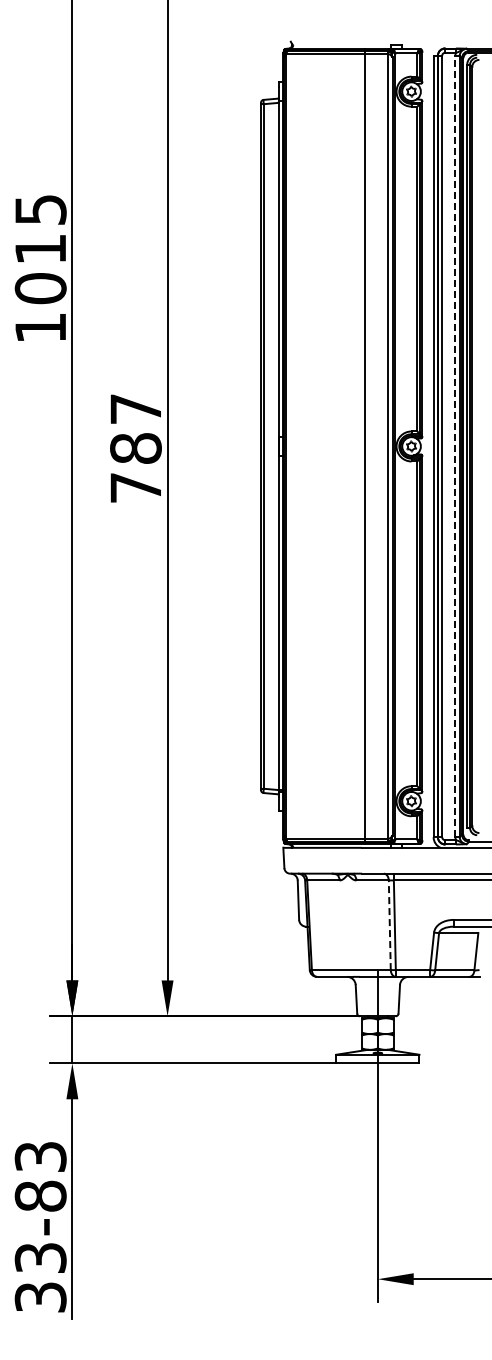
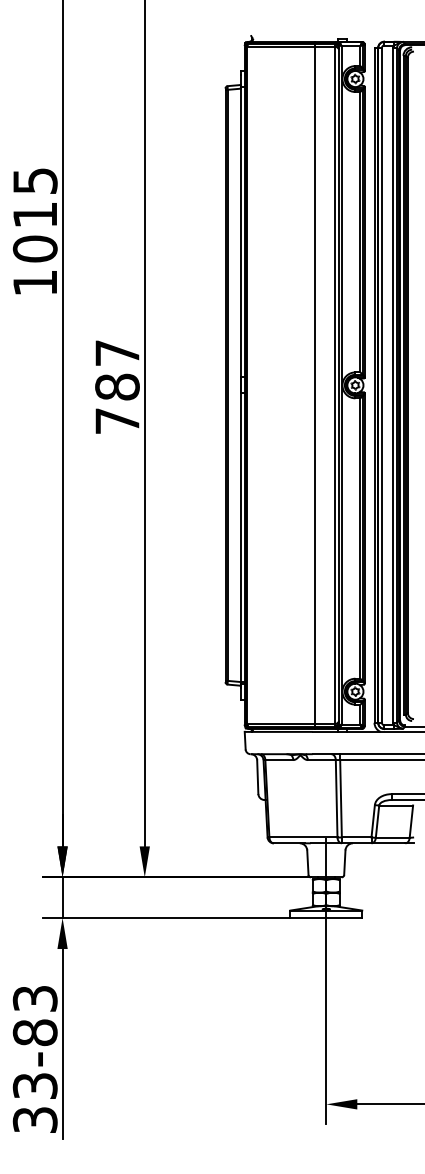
line: (455, 445) -> (393, 384), dashed -> solid
line: (389, 925) -> (336, 798), dashed -> solid

